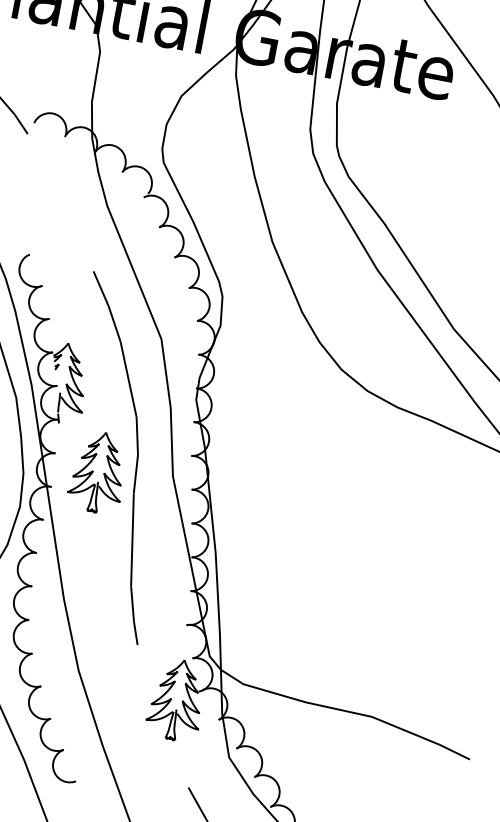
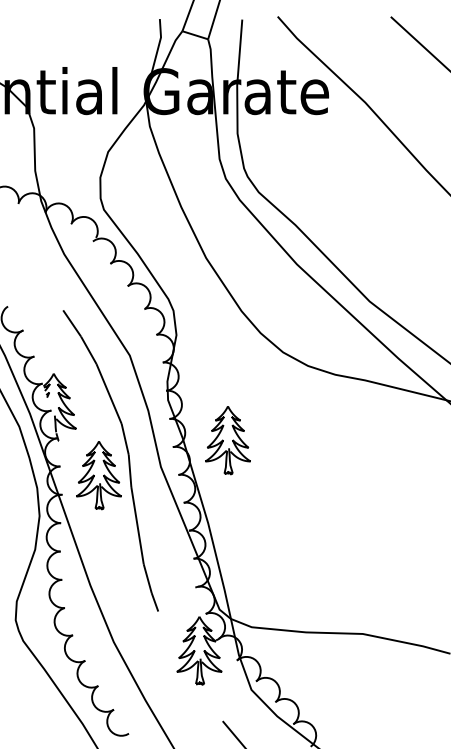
part: (256, 460) -> (227, 440), added

